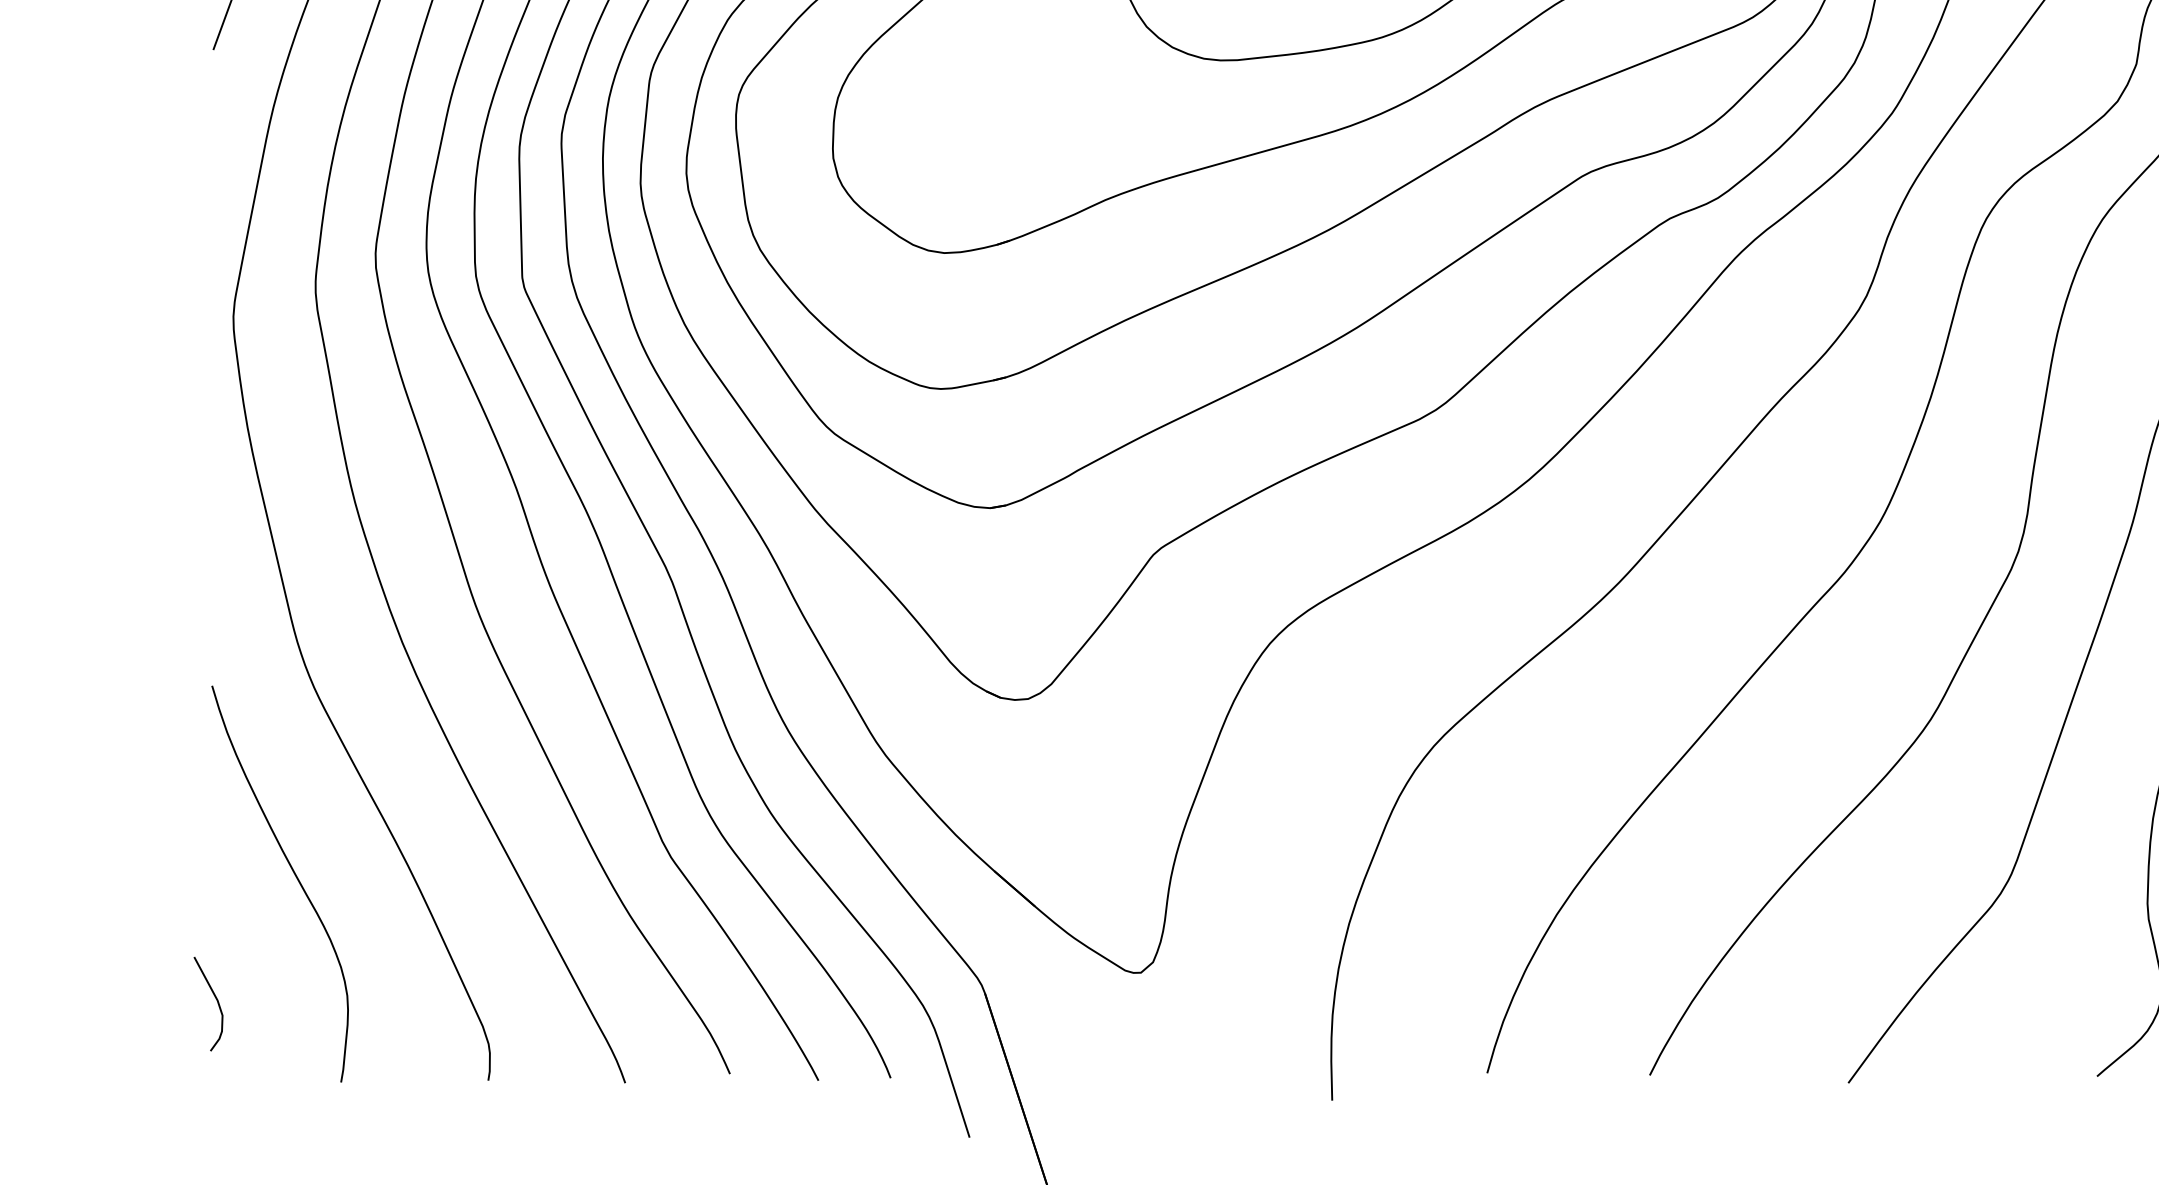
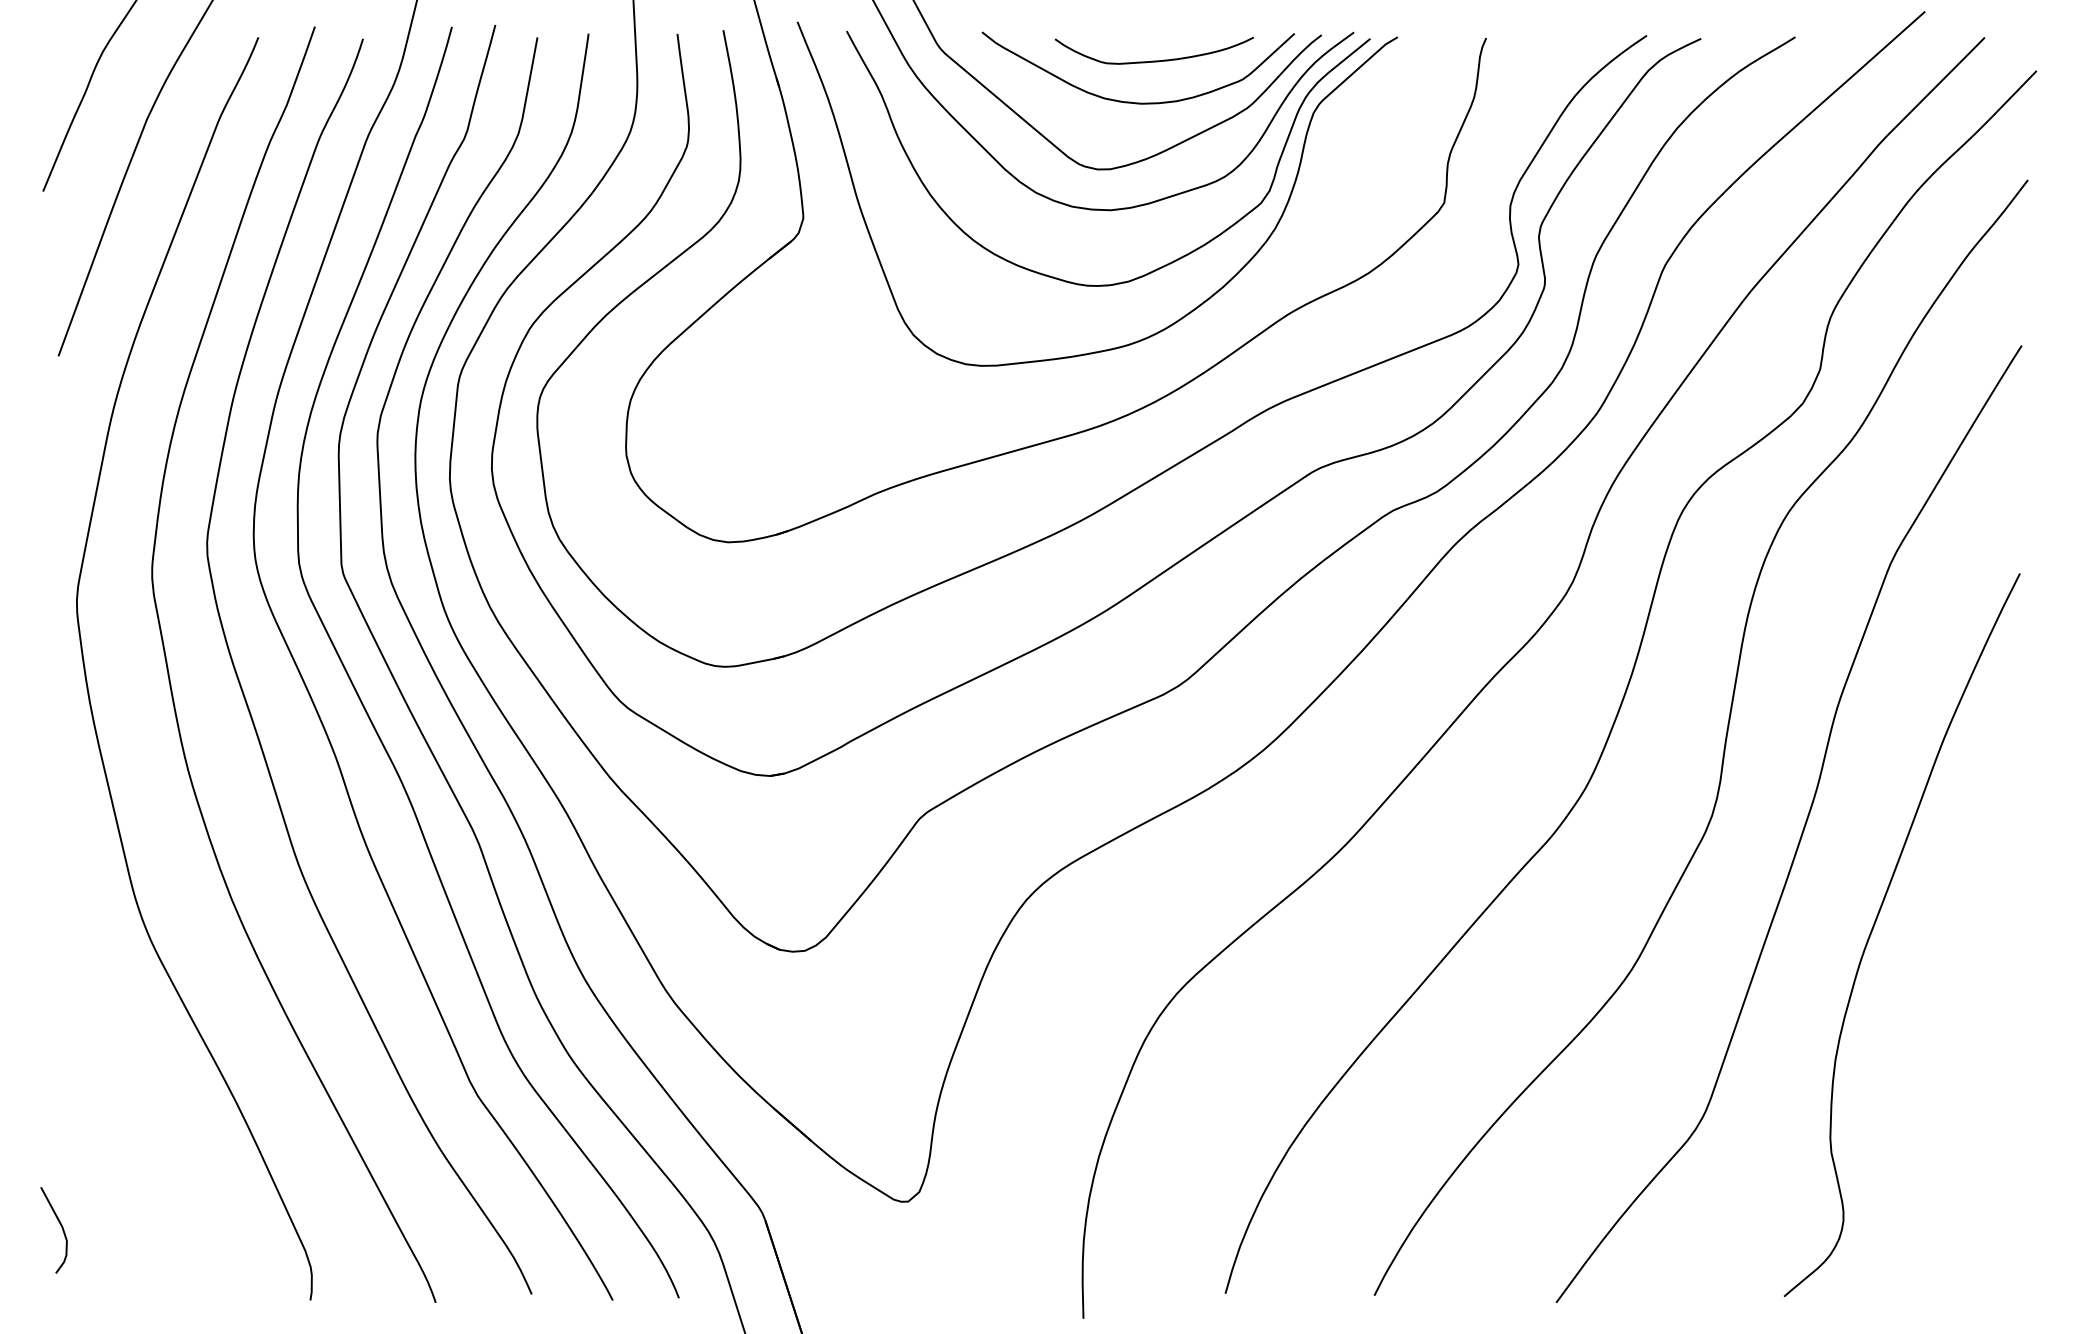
curve: (293, 873) -> (131, 1110), removed

